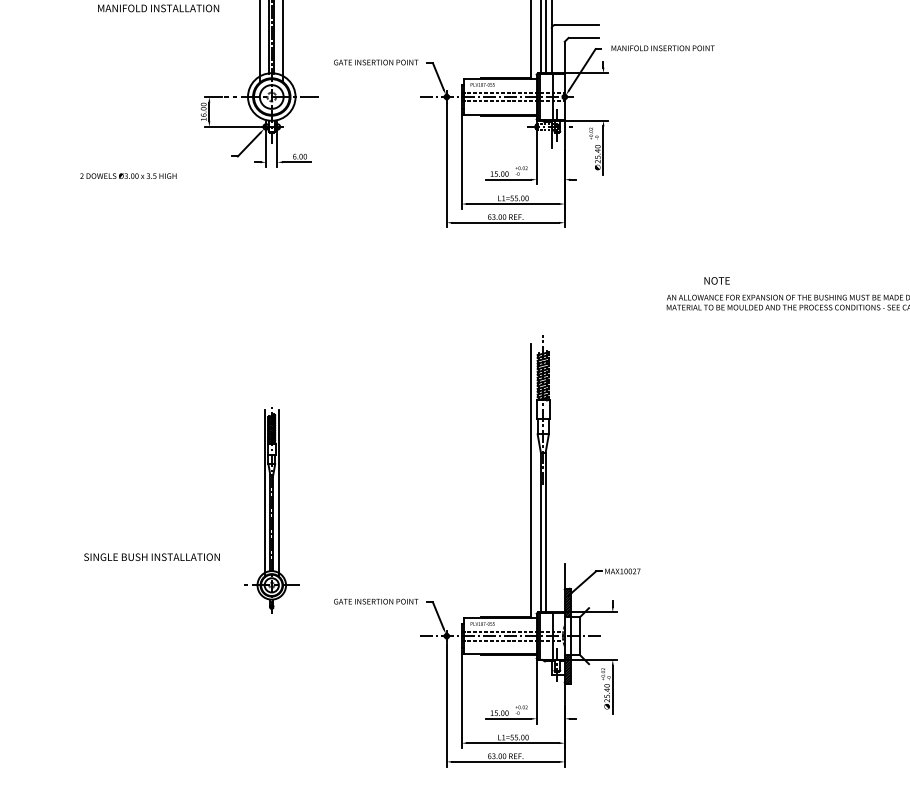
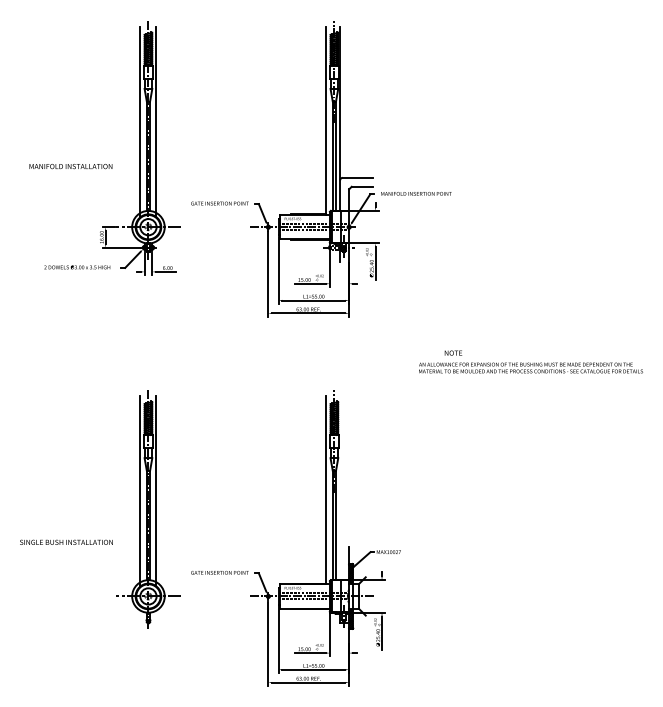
text: (128, 176) -> (77, 267), moved
part: (271, 509) -> (148, 509), size x1.67

